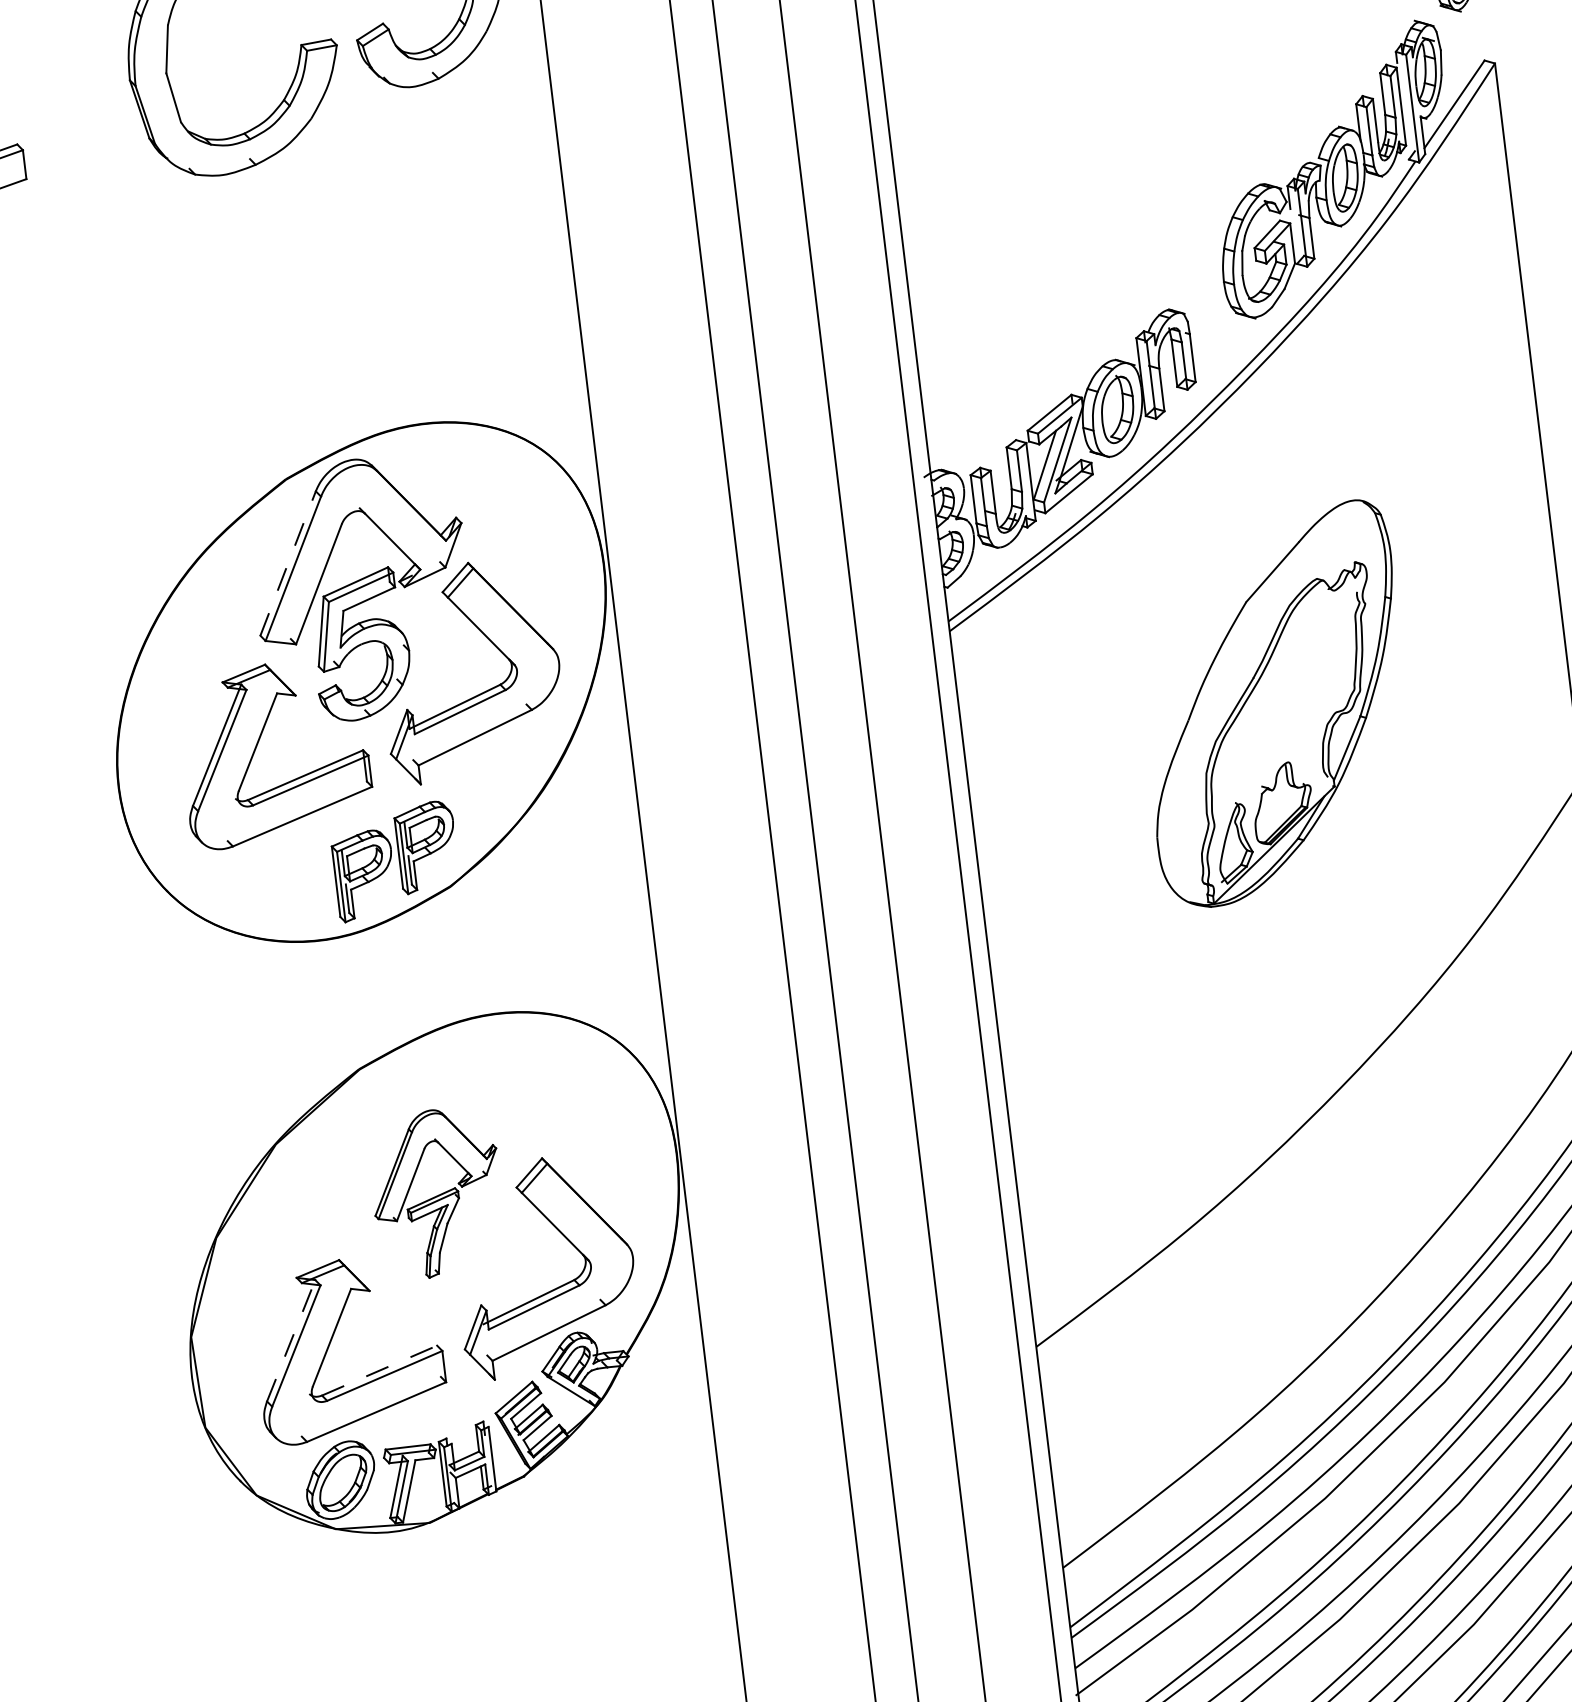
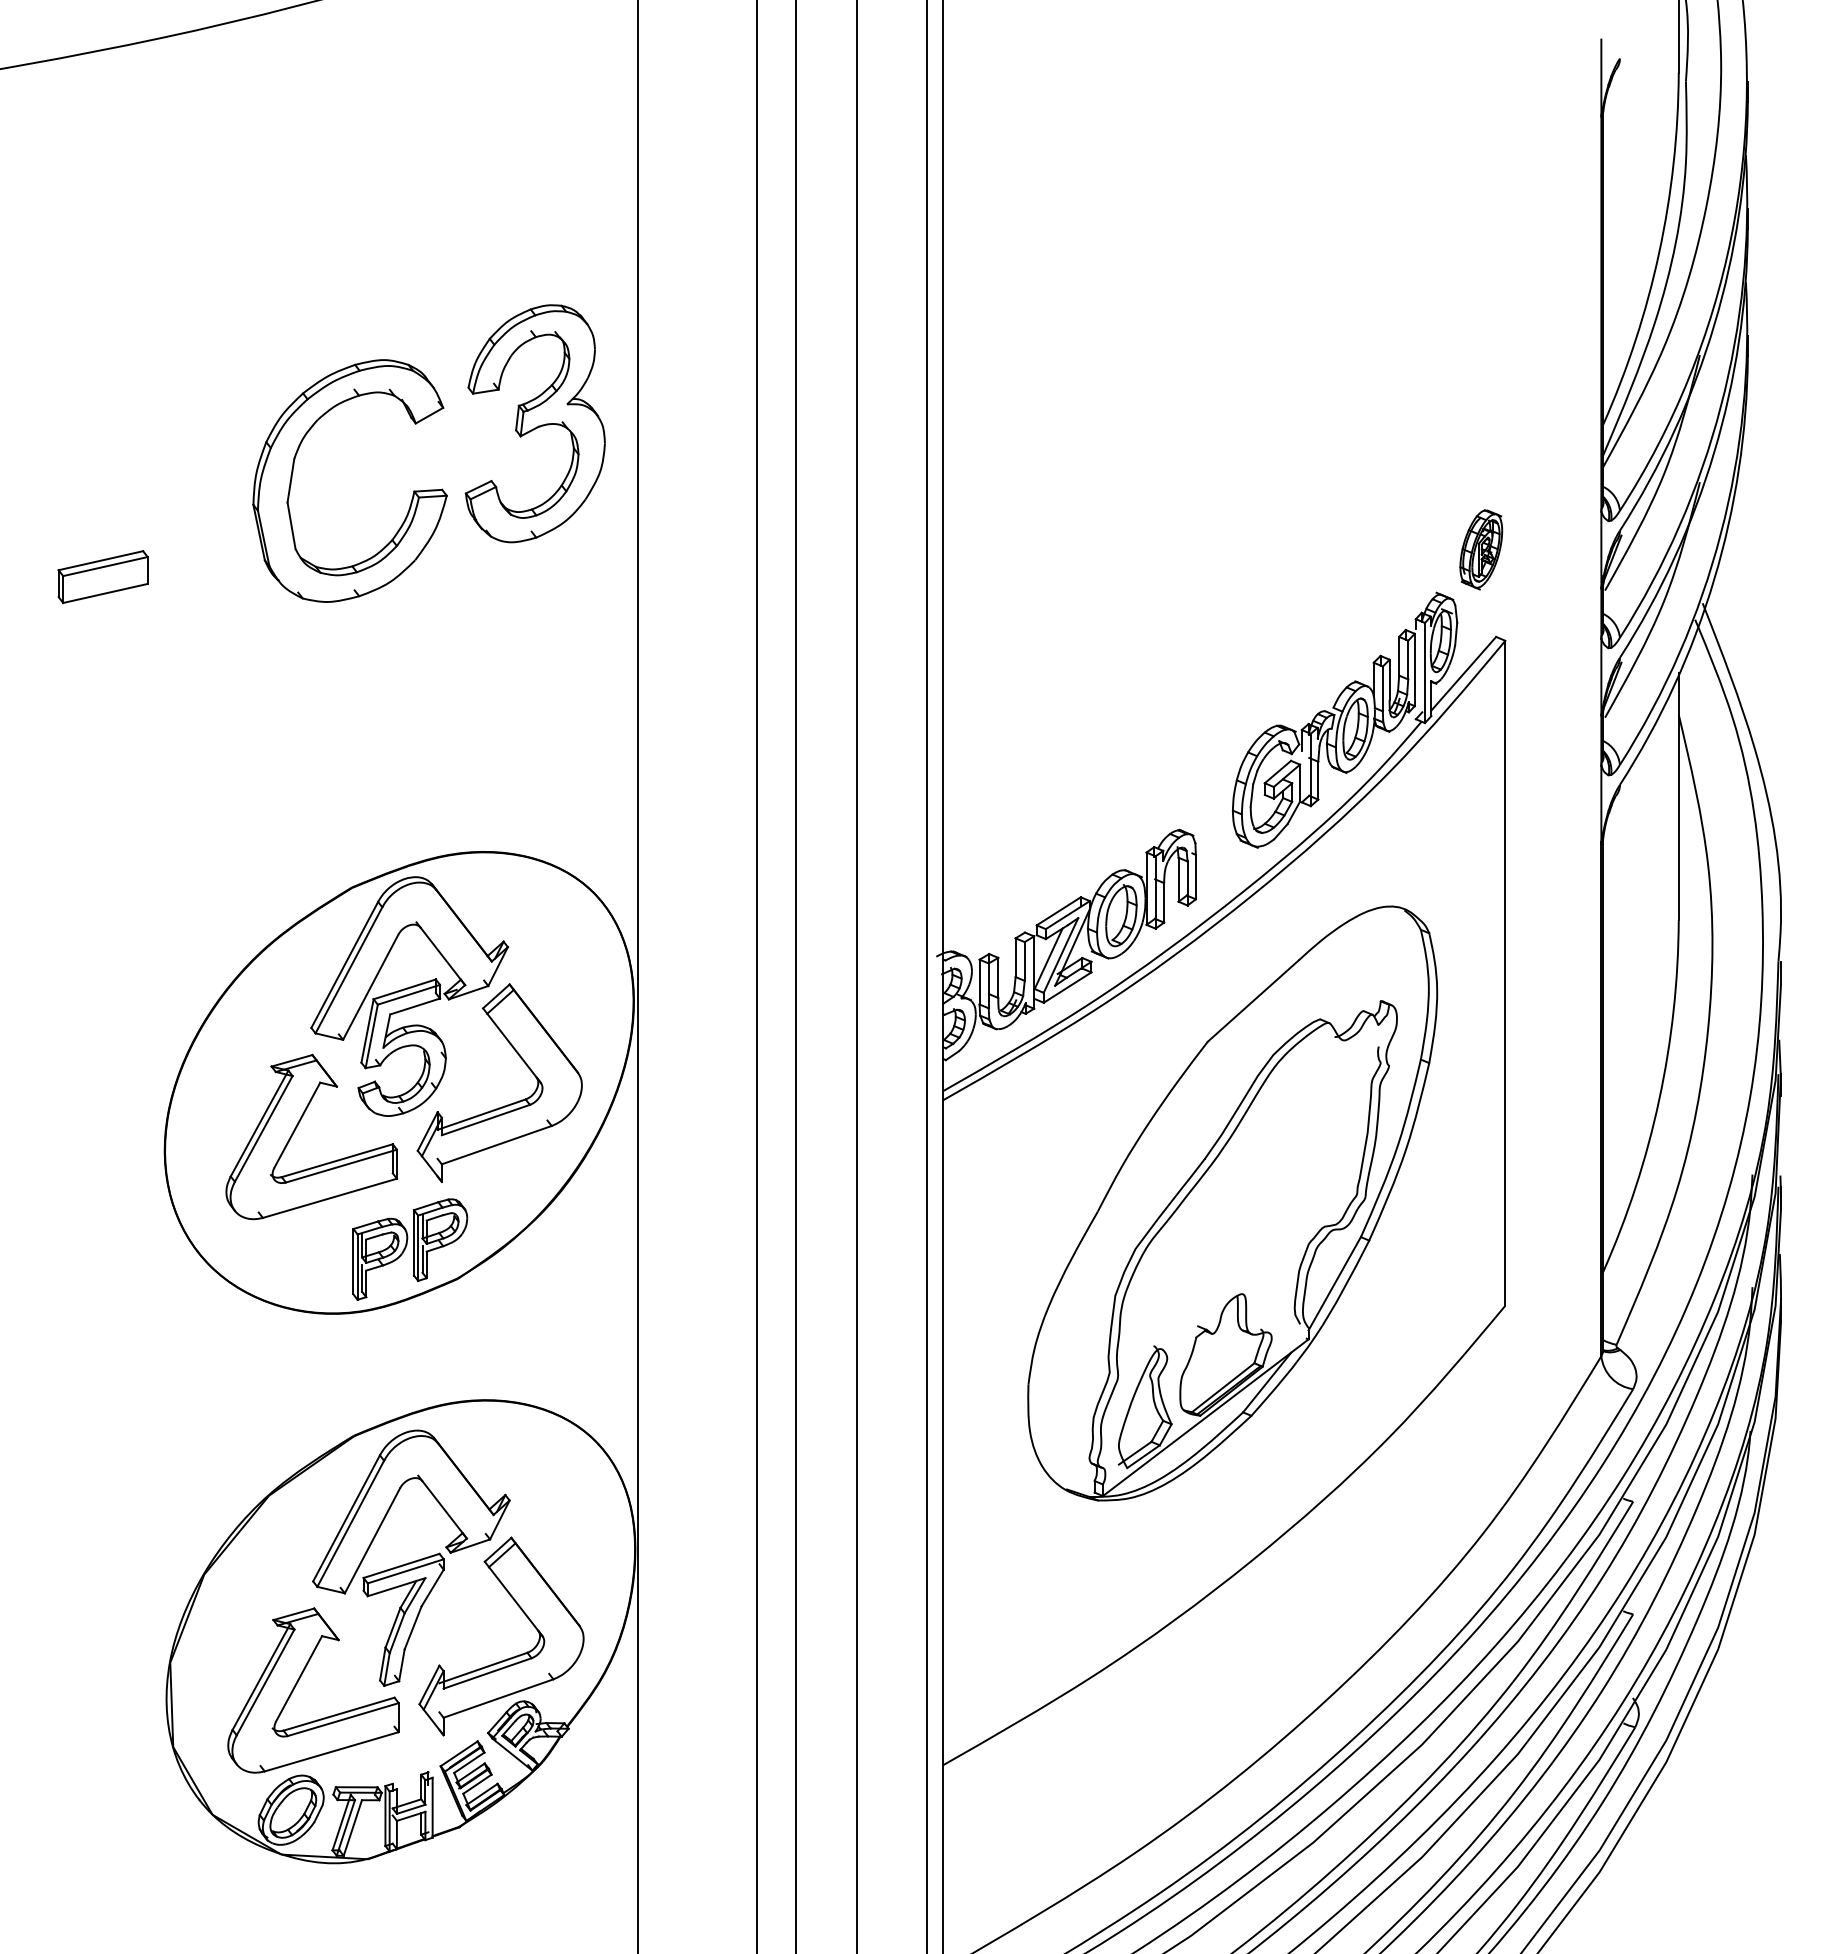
line: (288, 562) -> (345, 964), dashed -> solid
part: (1274, 704) -> (1232, 1203), size x1.67
part: (437, 1192) -> (411, 1557), size x1.67
line: (291, 1340) -> (261, 1676), dashed -> solid
line: (380, 1370) -> (339, 1714), dashed -> solid

